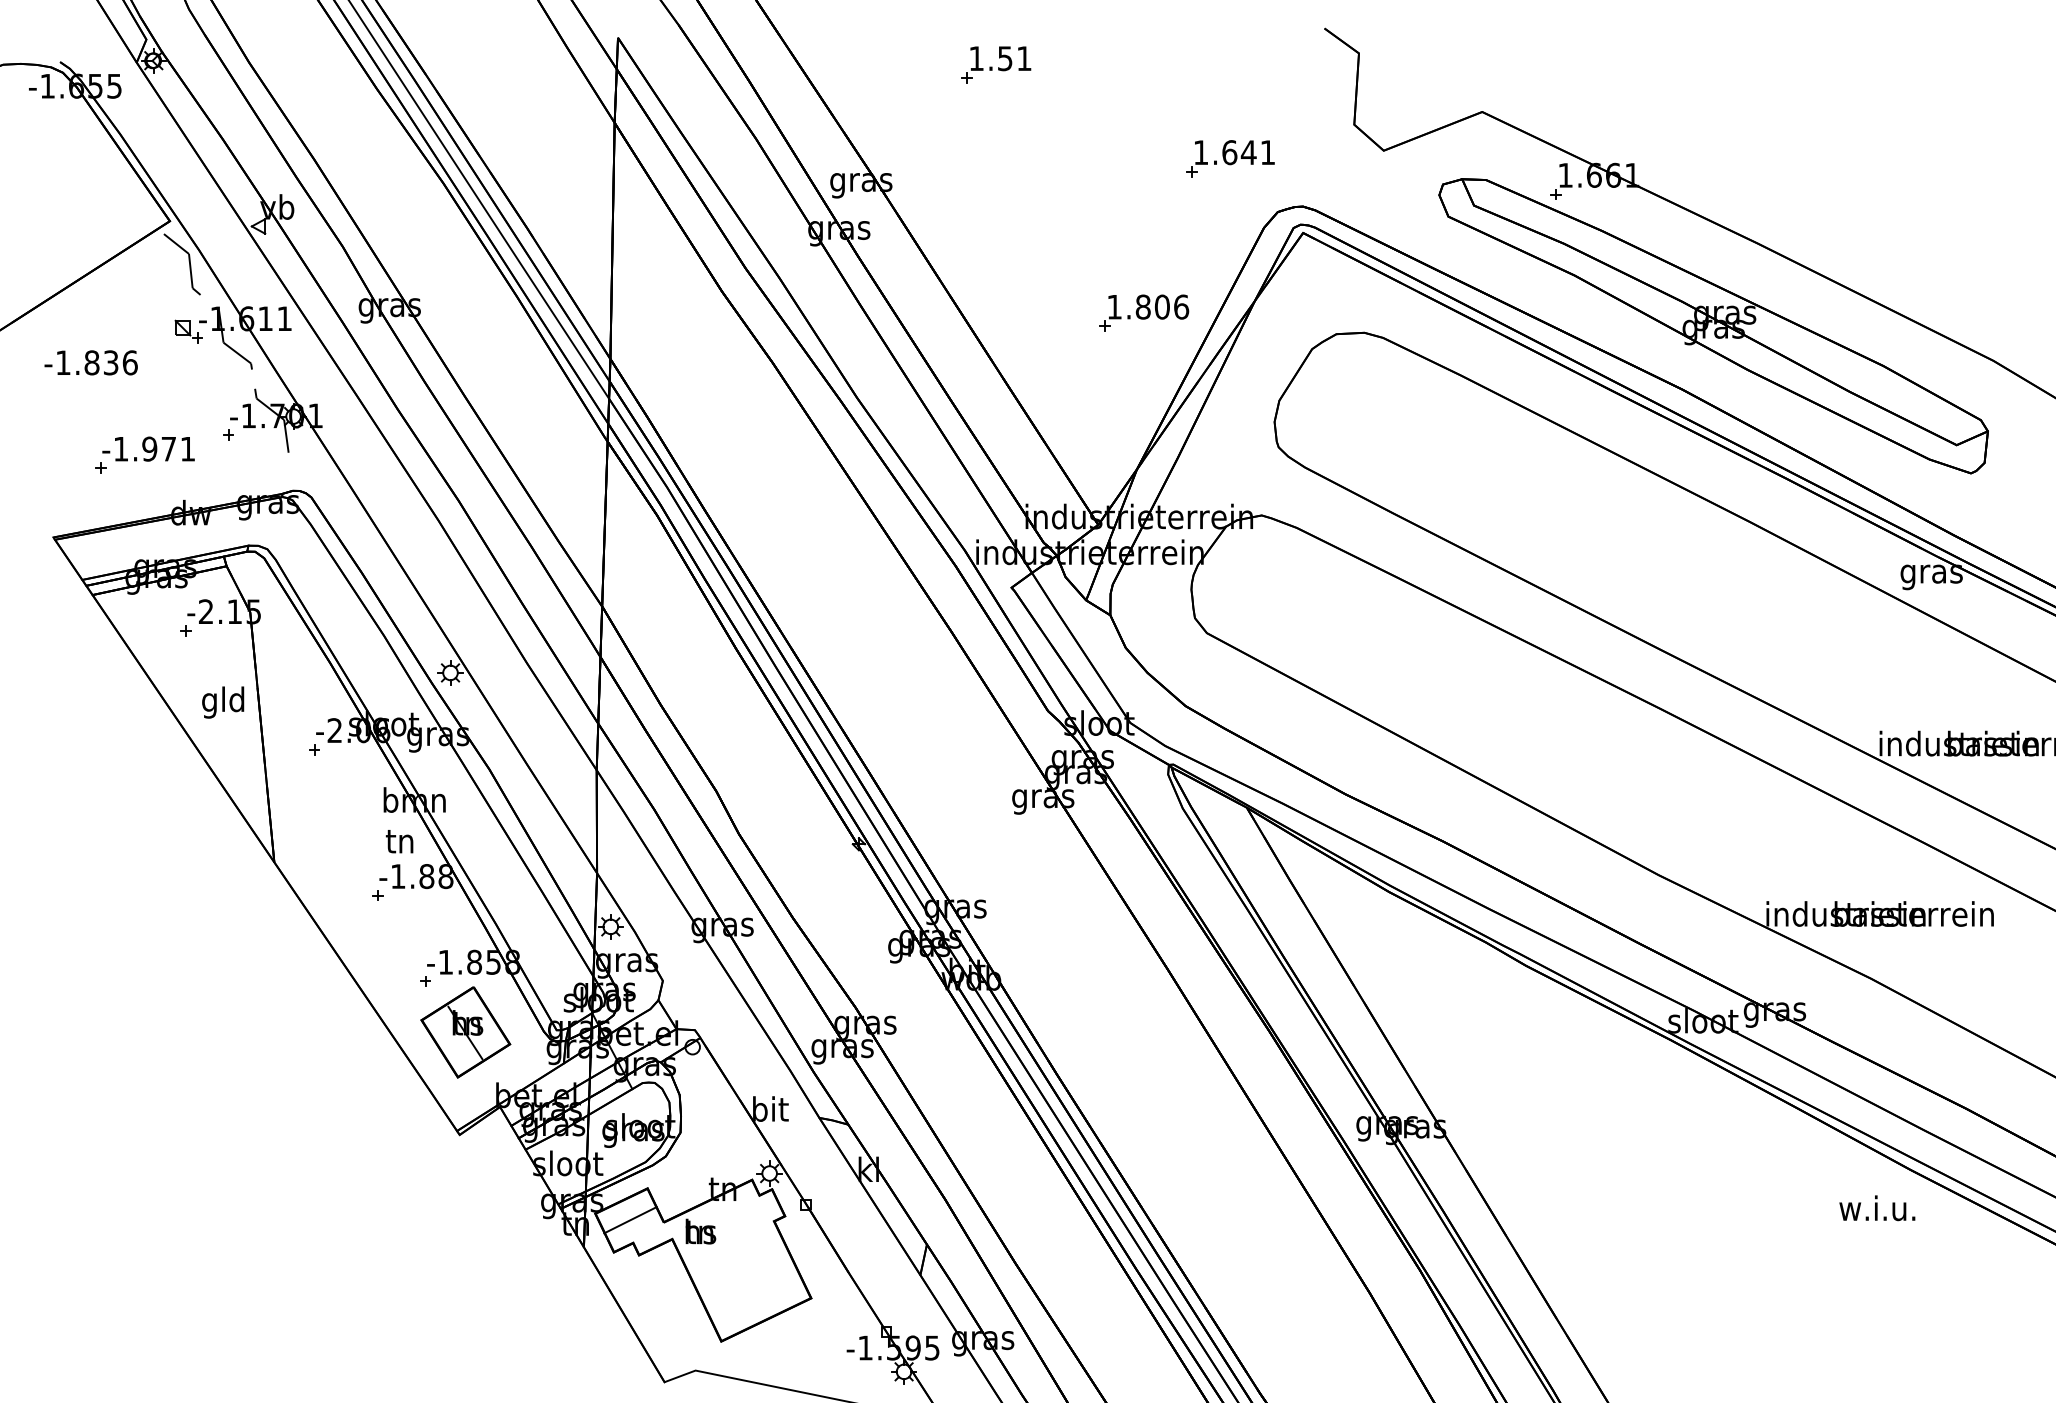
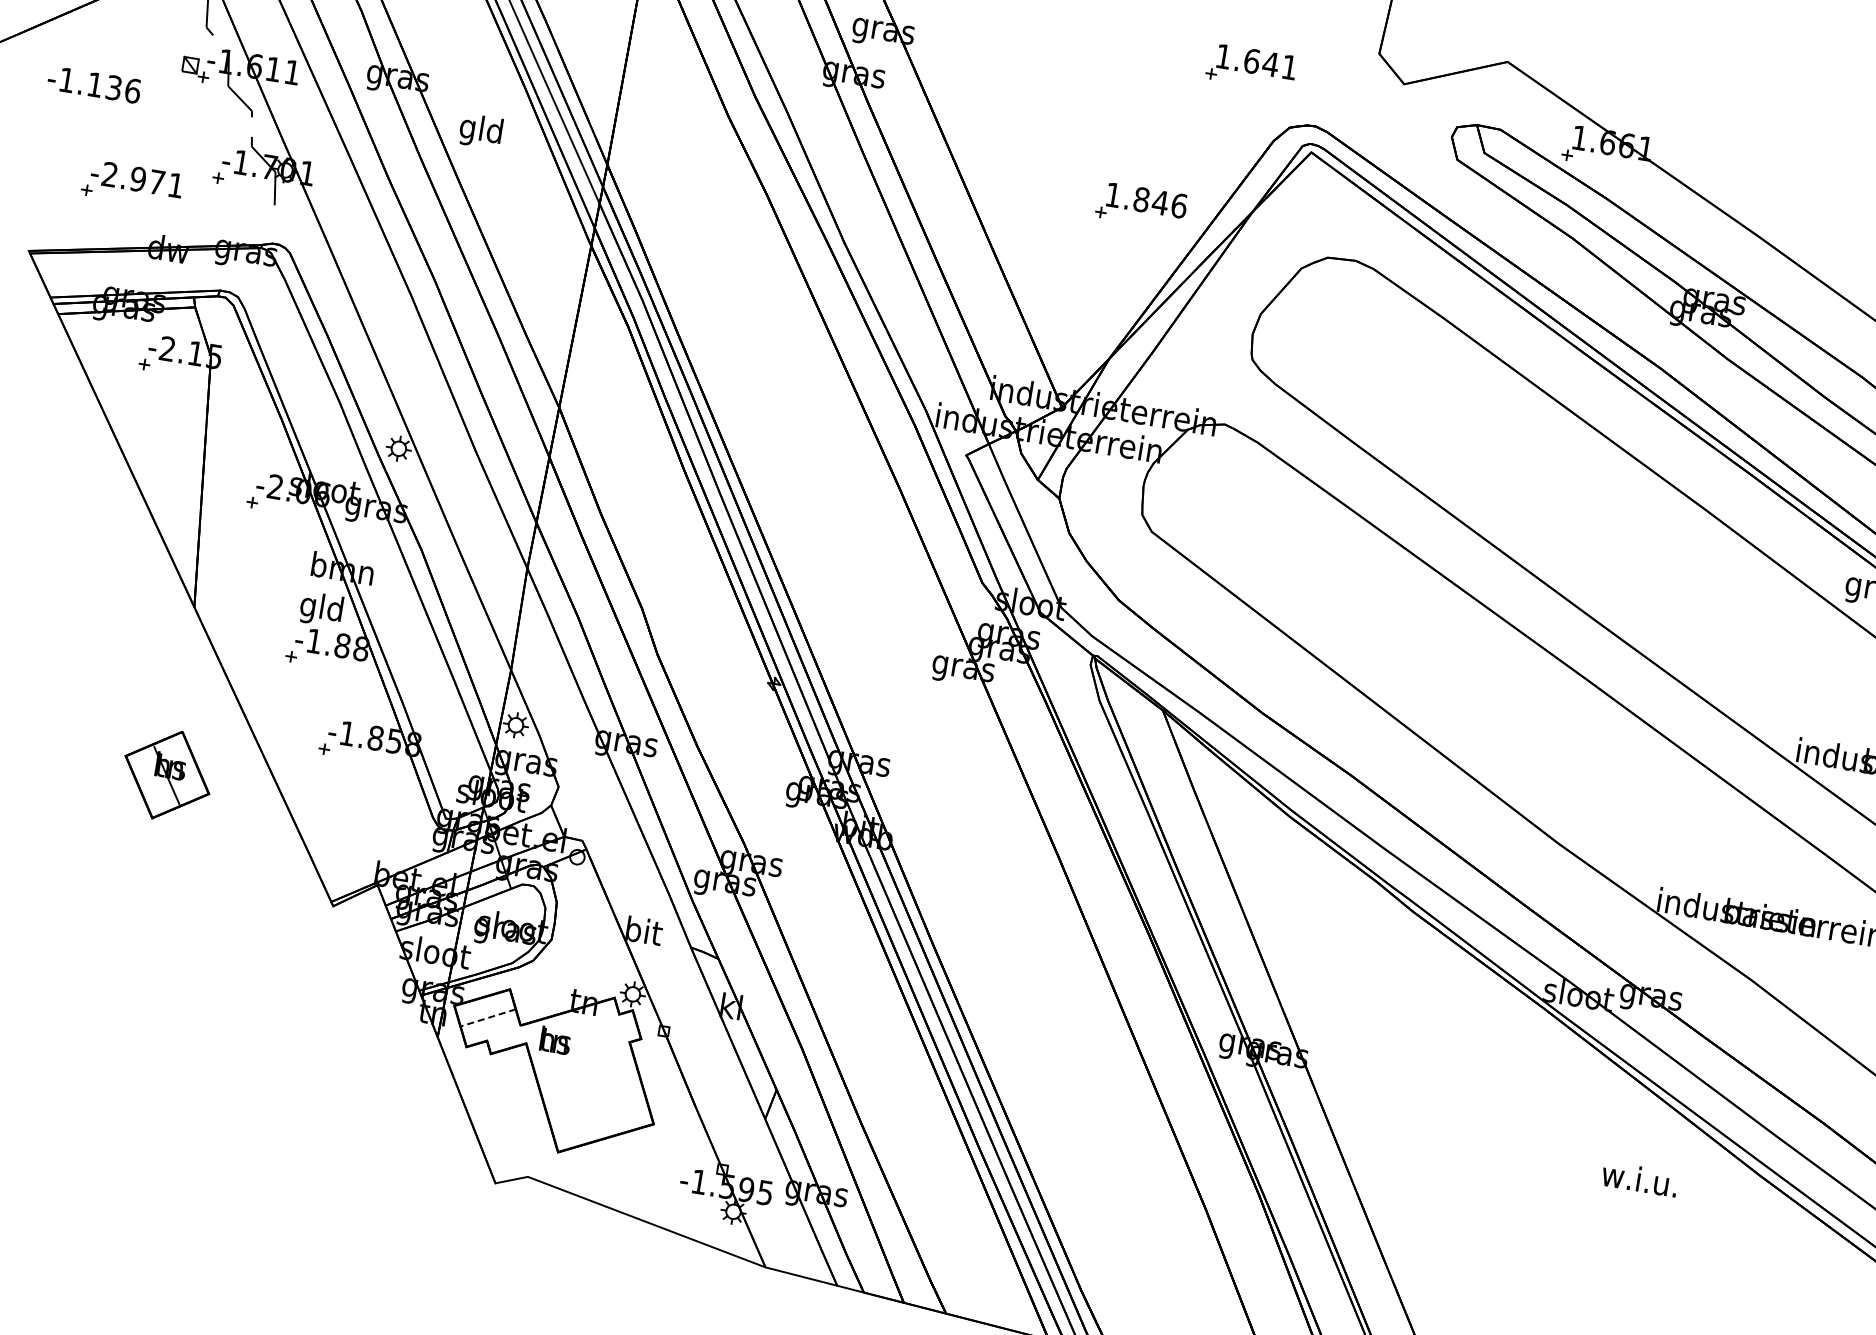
text: (1162, 306) -> (1160, 202), 1.806 -> 1.846
text: (91, 362) -> (94, 84), -1.836 -> -1.136
text: (120, 448) -> (109, 173), -1.971 -> -2.971
text: (223, 702) -> (481, 131), moved
text: (399, 844) -> (320, 609), tn -> gld
part: (465, 1032) -> (167, 775), moved
text: (1877, 1208) -> (1640, 1179), moved
line: (630, 1220) -> (487, 1018), solid -> dashed

